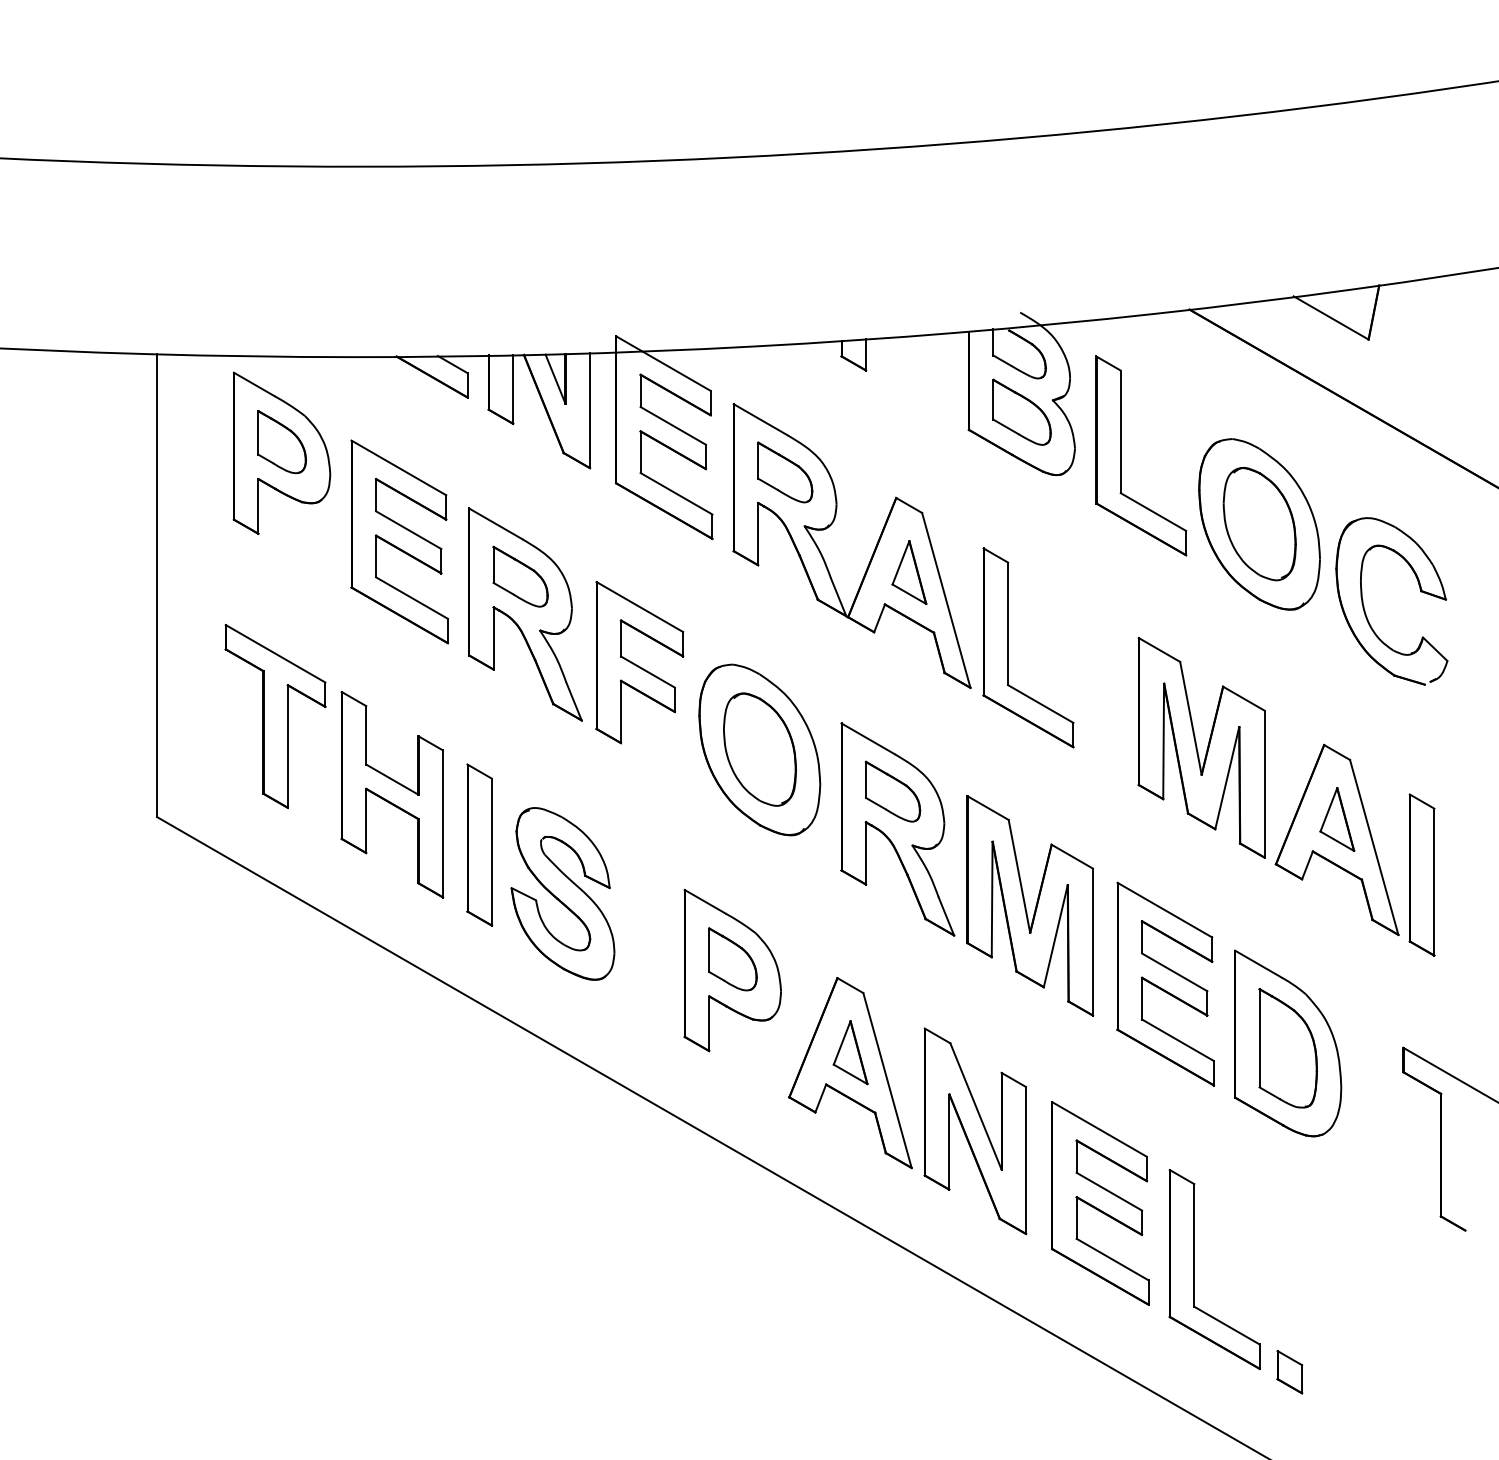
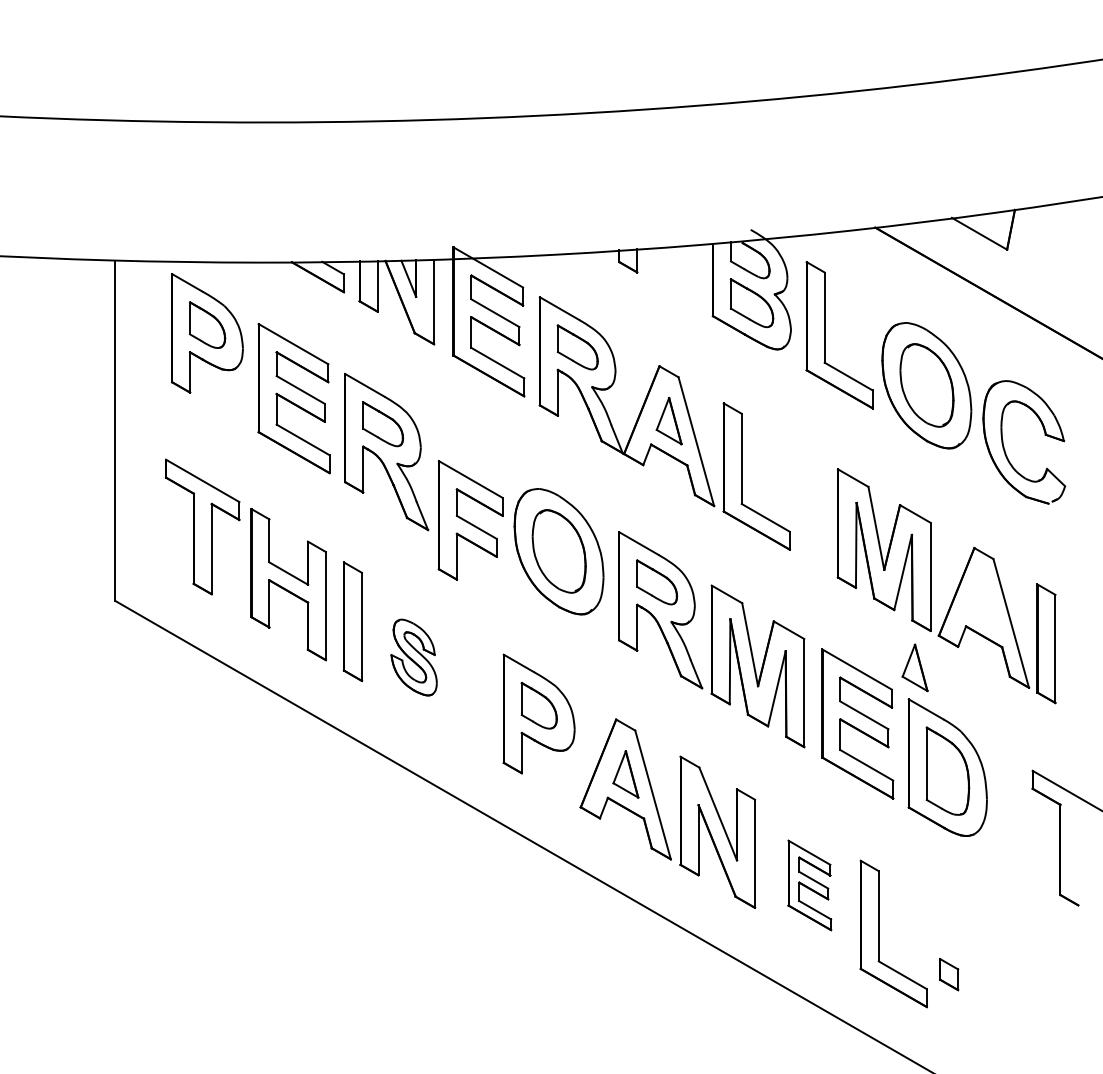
part: (639, 662) -> (470, 520), moved
part: (1336, 819) -> (914, 667), moved
part: (561, 893) -> (413, 657), size x0.6
part: (1100, 1203) -> (809, 885), size x0.6
part: (1290, 1372) -> (949, 974), moved

